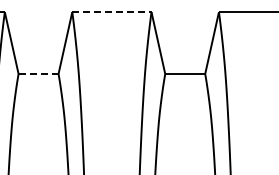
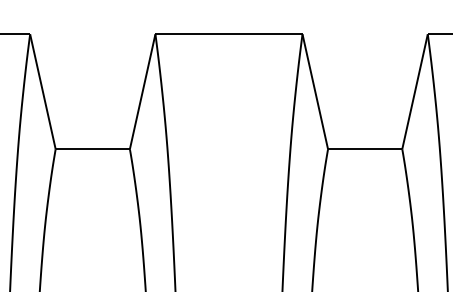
line: (112, 12) -> (230, 34), dashed -> solid
line: (38, 74) -> (92, 150), dashed -> solid

